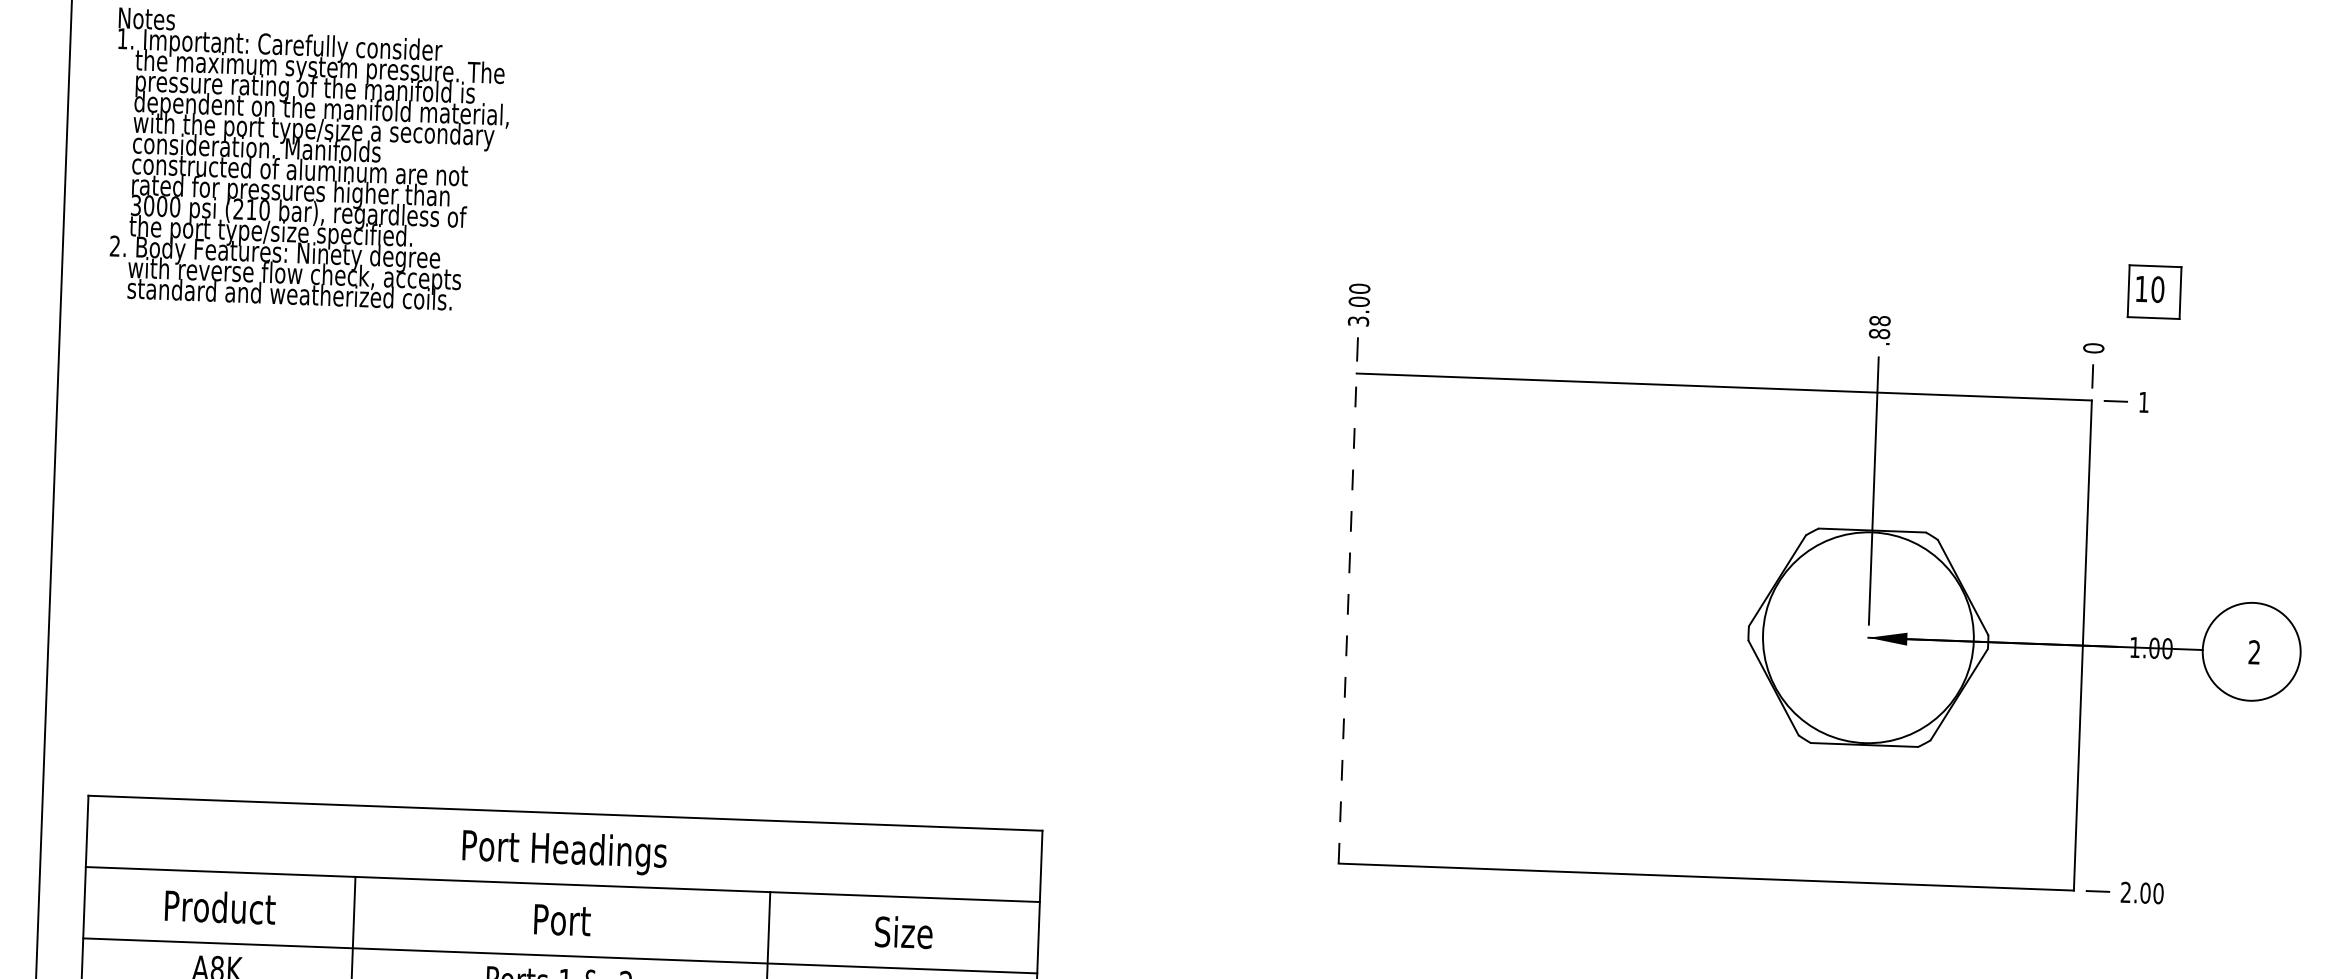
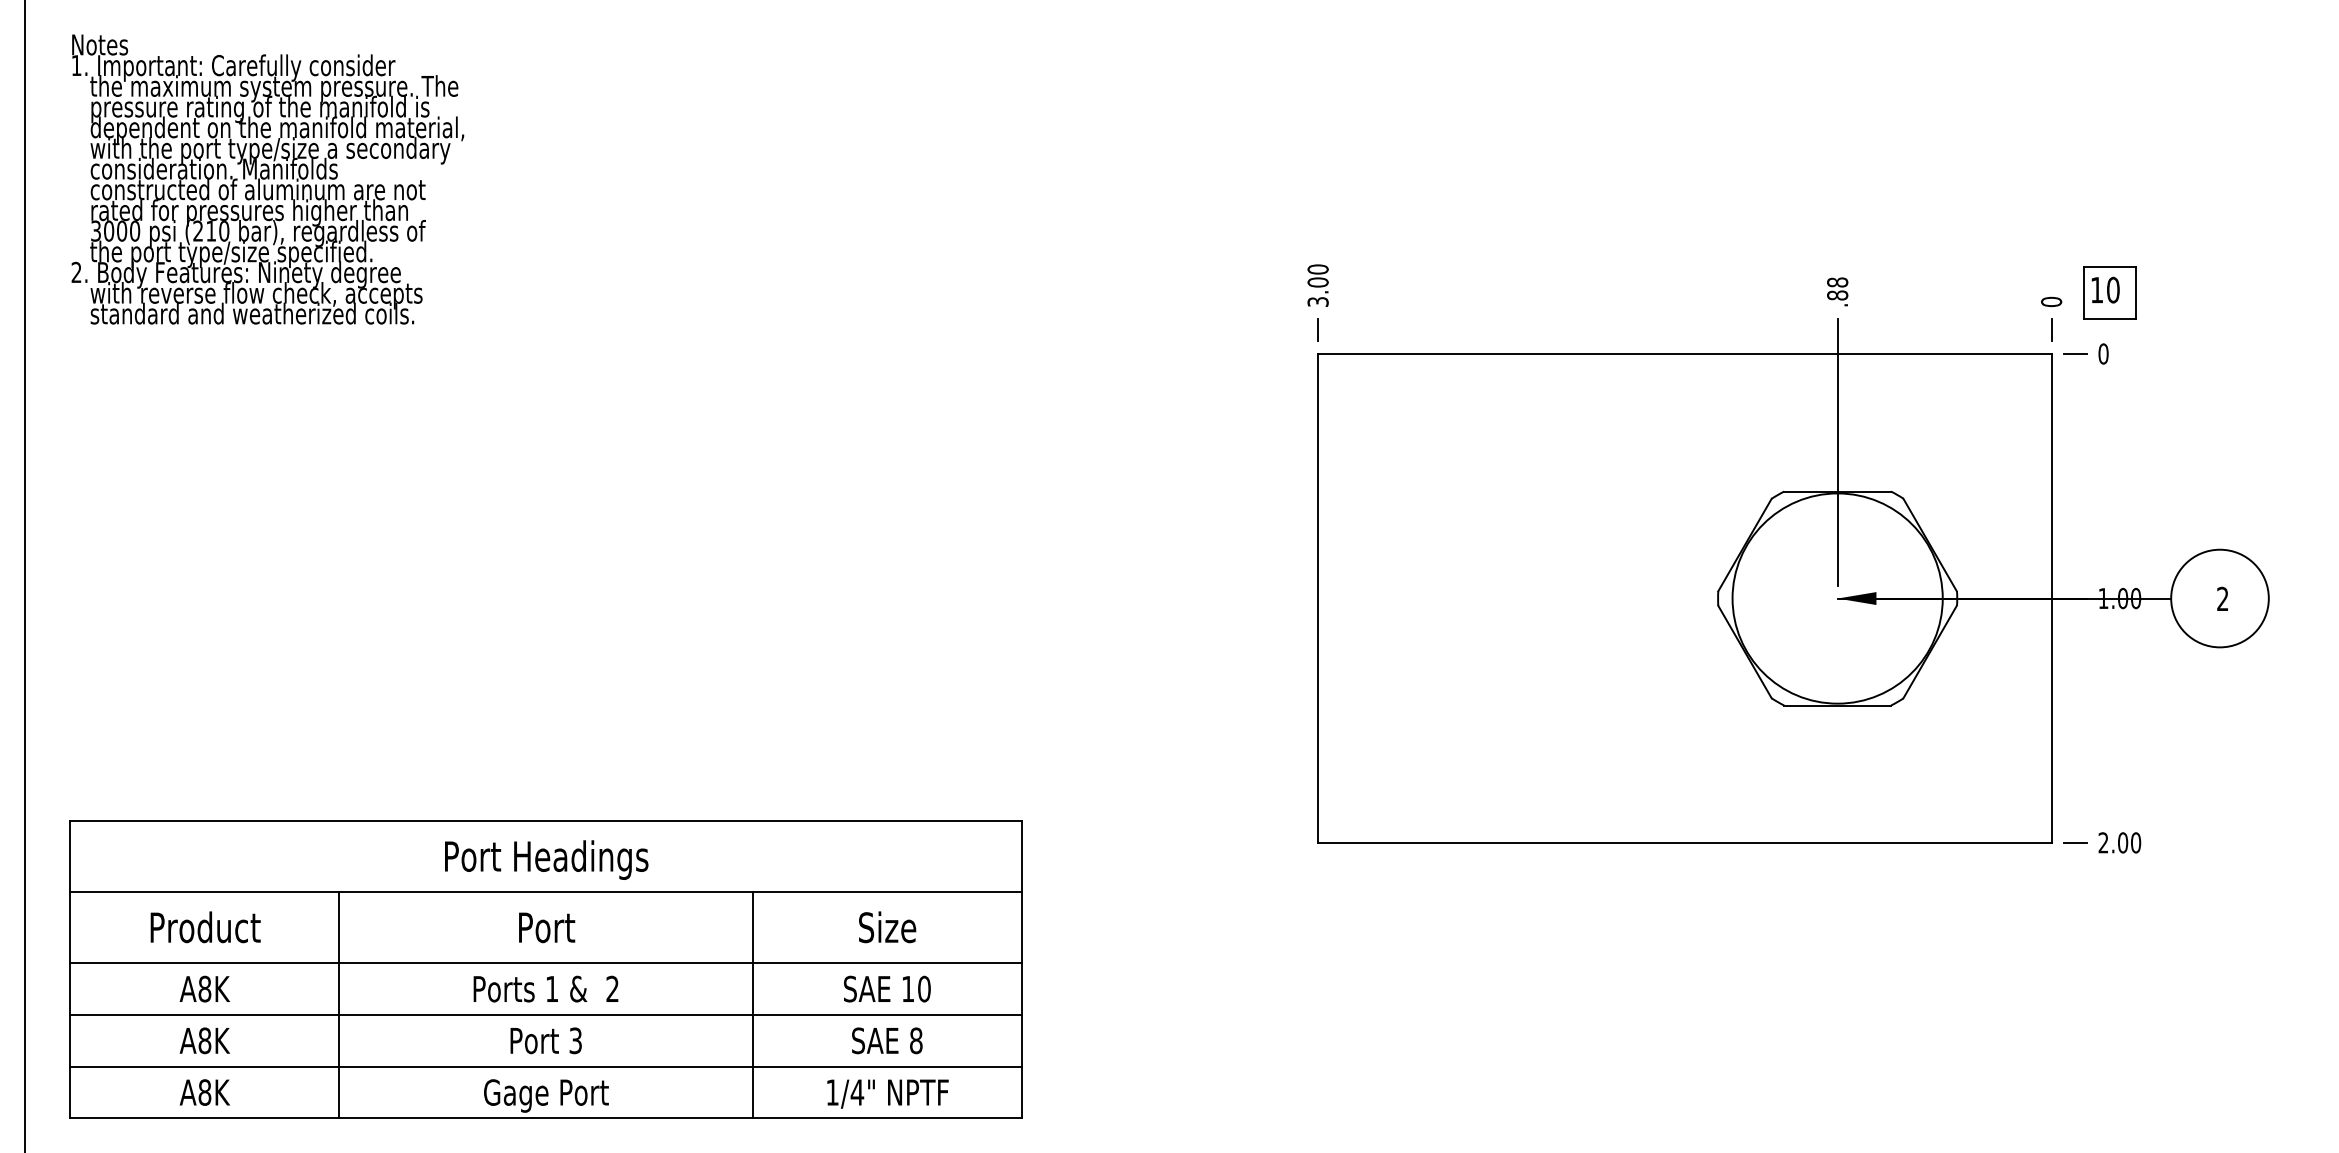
part: (2153, 291) -> (2109, 292), moved
text: (2143, 401) -> (2103, 353), 1 -> 0
line: (1348, 617) -> (1318, 597), dashed -> solid

